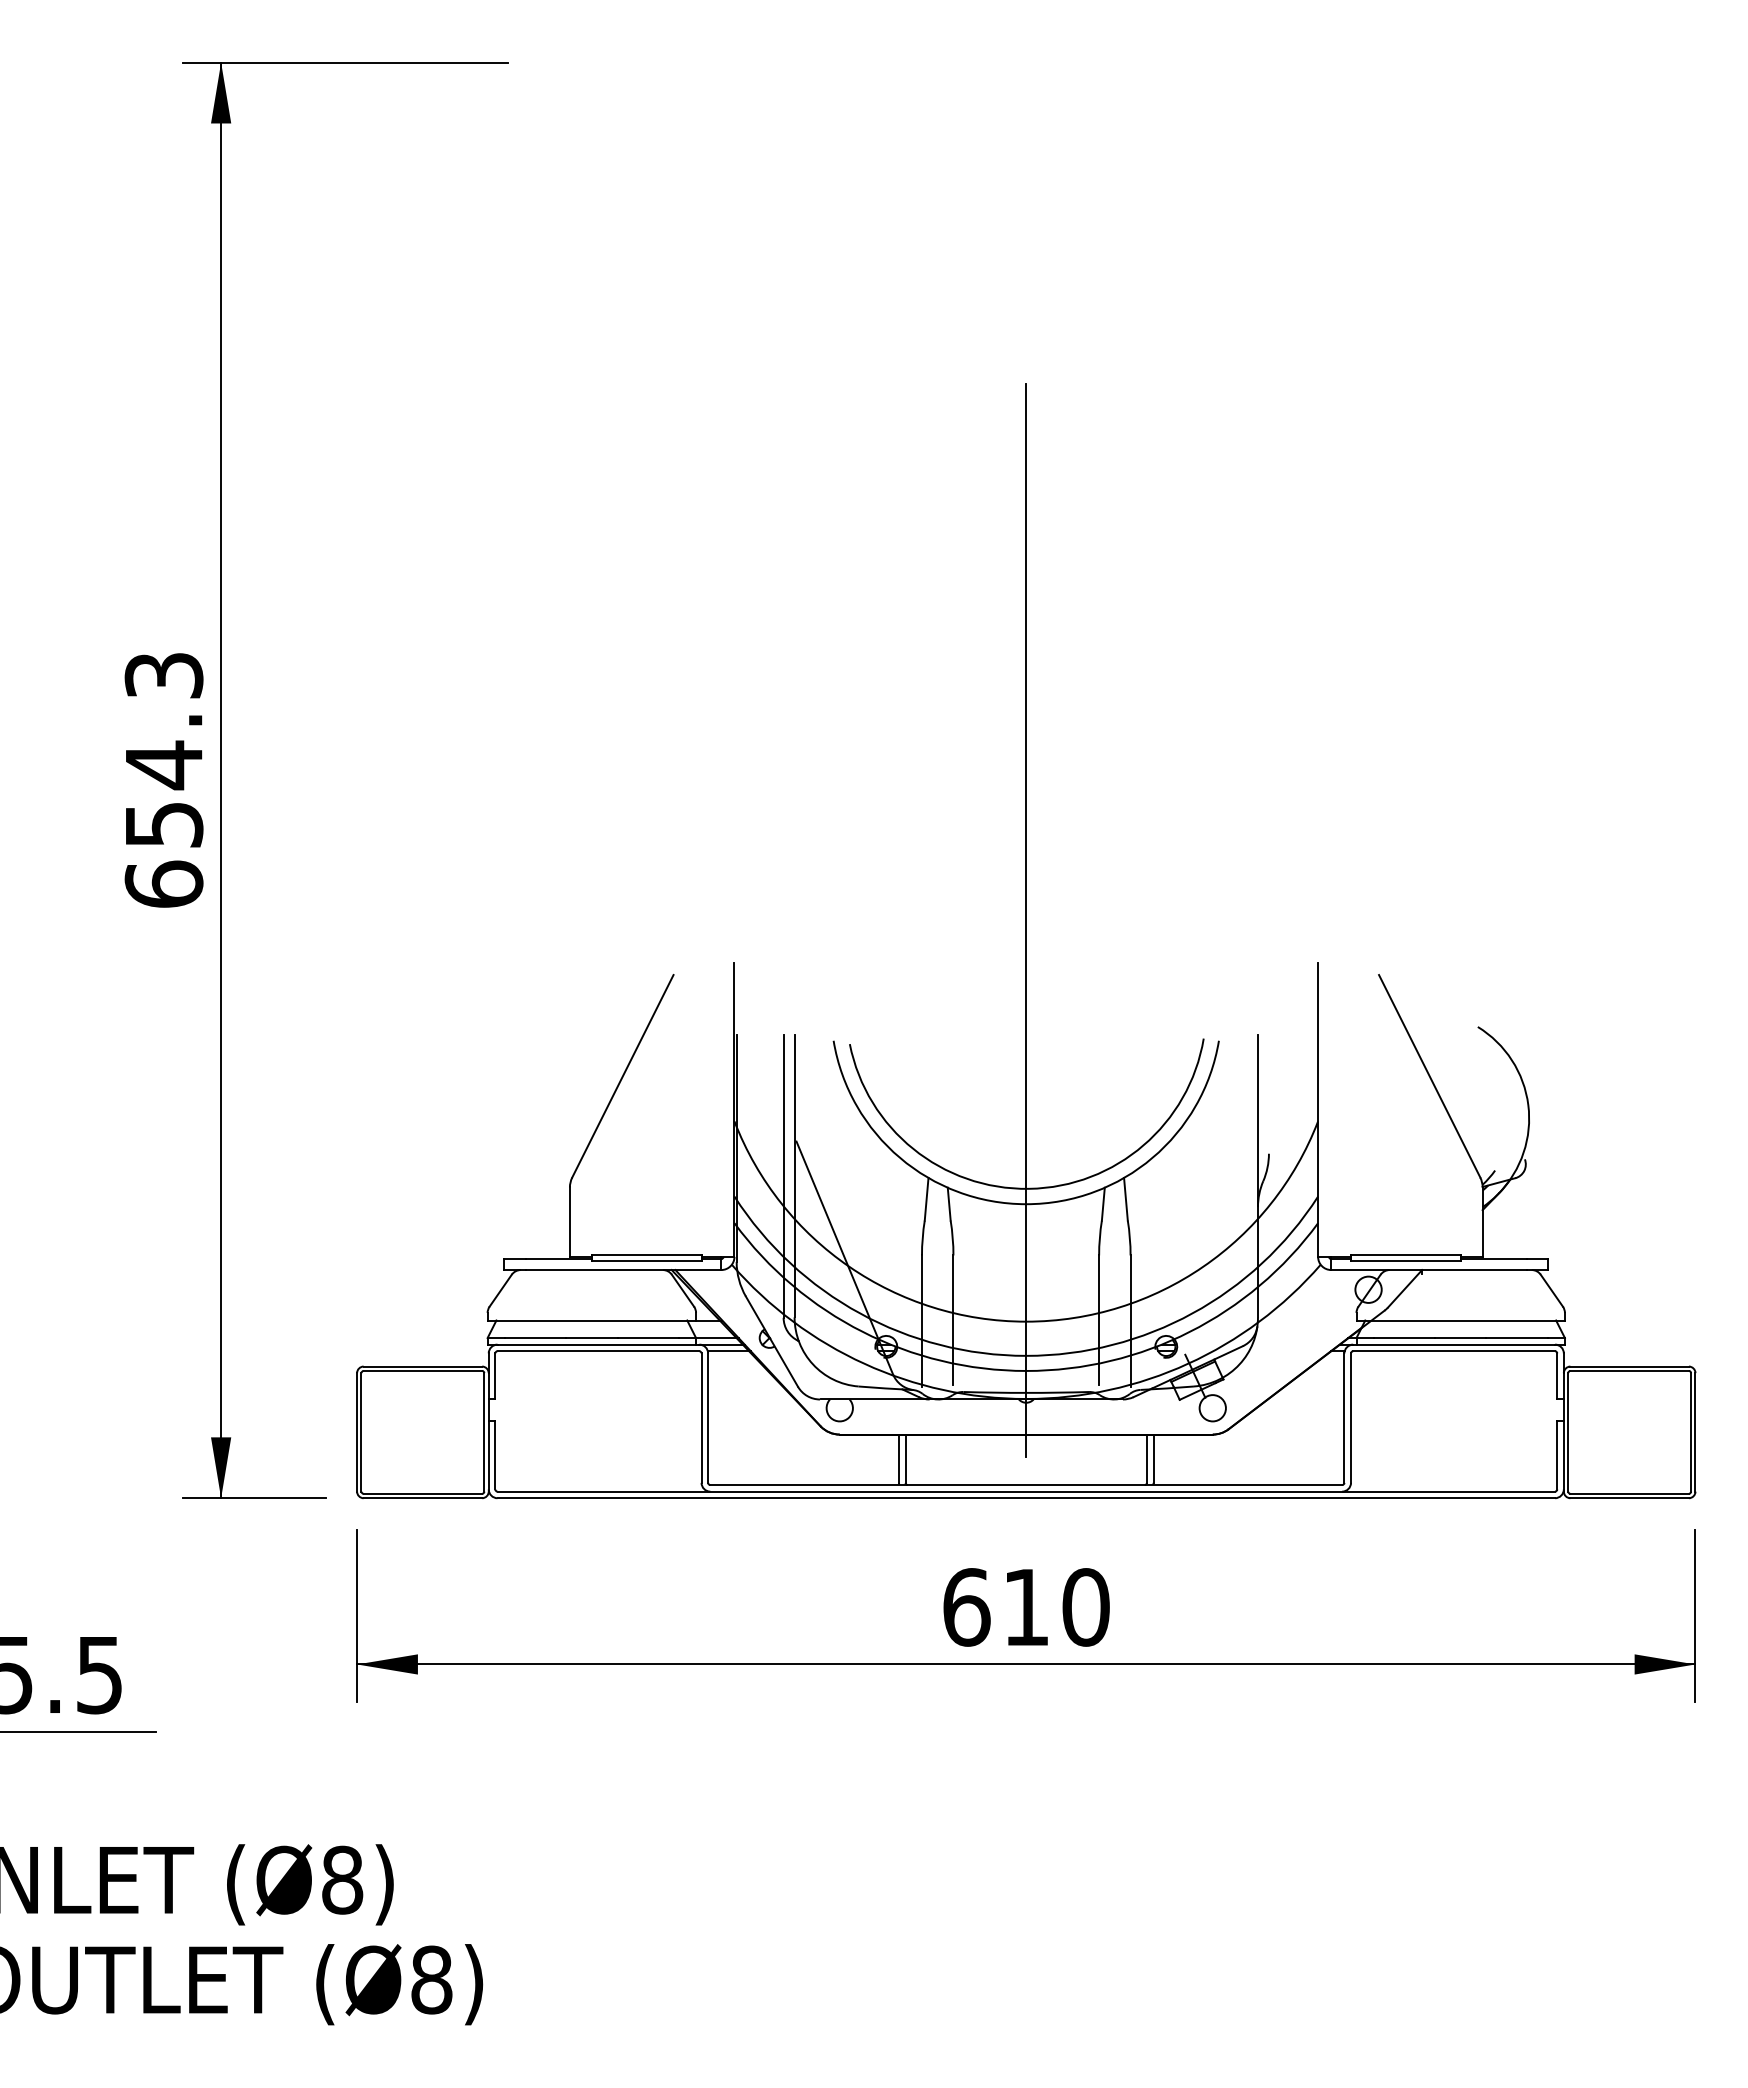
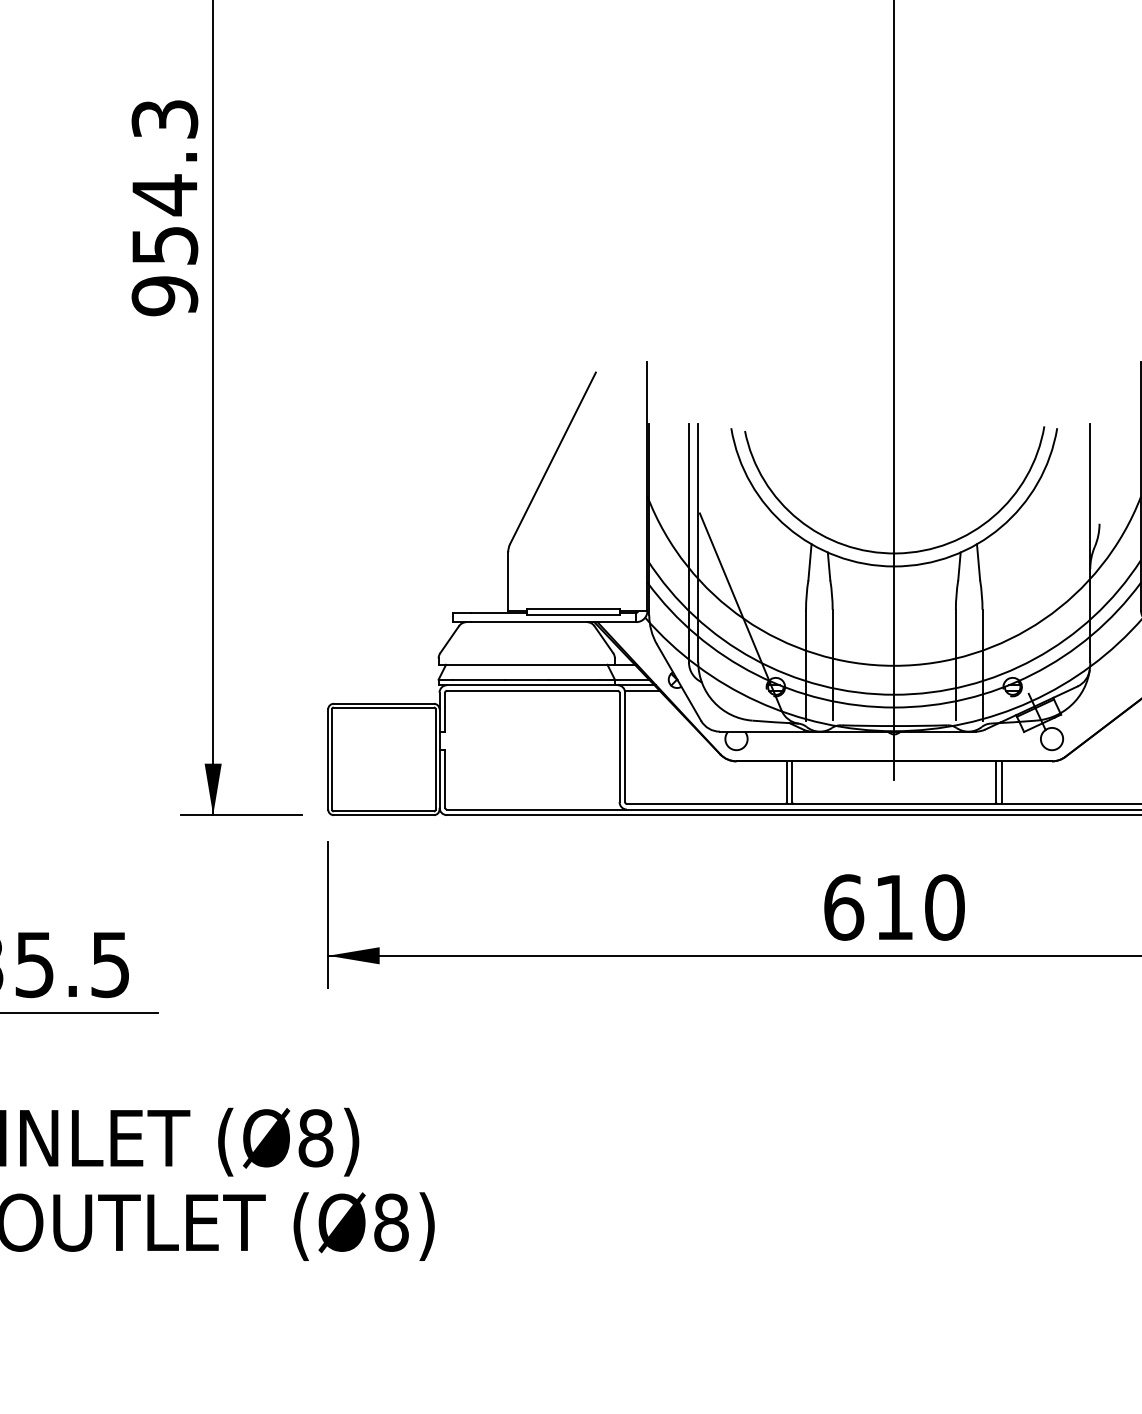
text: (163, 884) -> (164, 296), 654.3 -> 954.3

